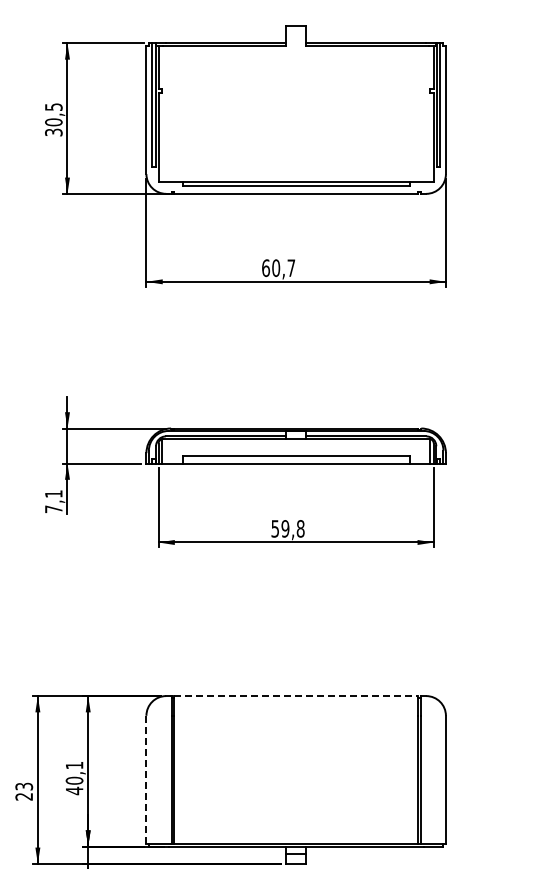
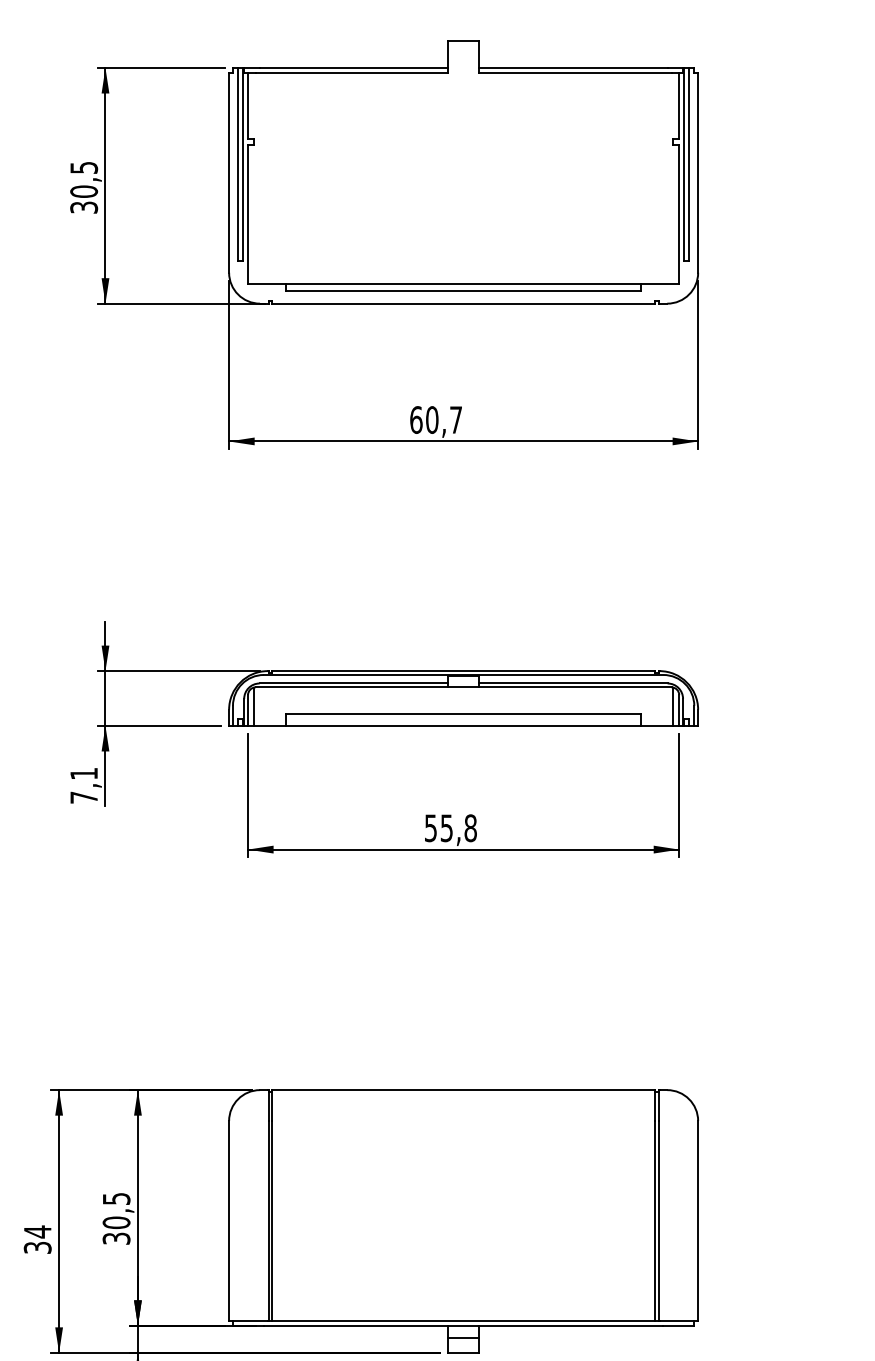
text: (285, 528) -> (446, 827), 59,8 -> 55,8
line: (296, 696) -> (464, 1090), dashed -> solid
text: (74, 778) -> (116, 1219), 40,1 -> 30,5
line: (146, 779) -> (229, 1220), dashed -> solid
text: (24, 791) -> (38, 1239), 23 -> 34

